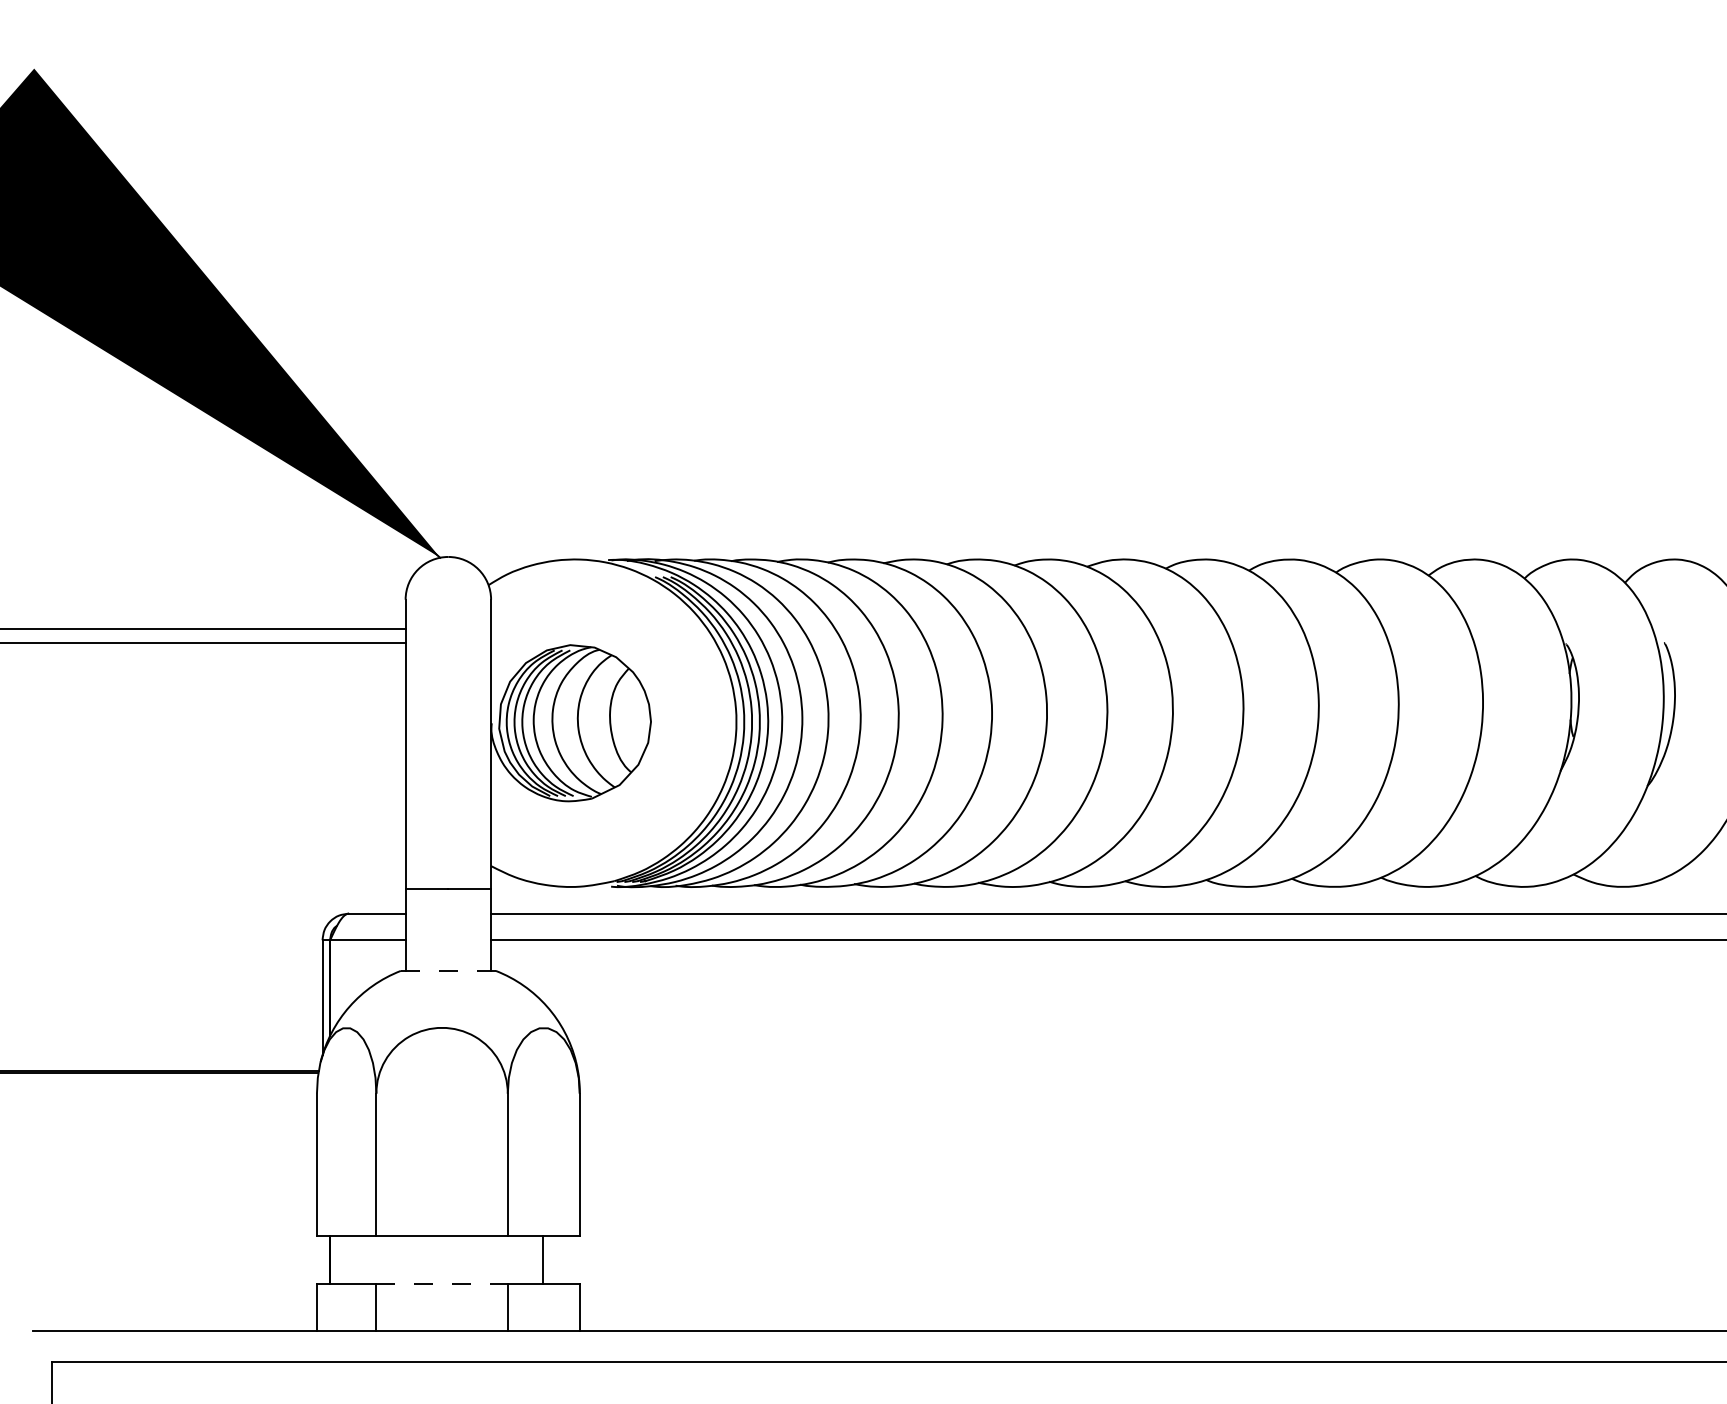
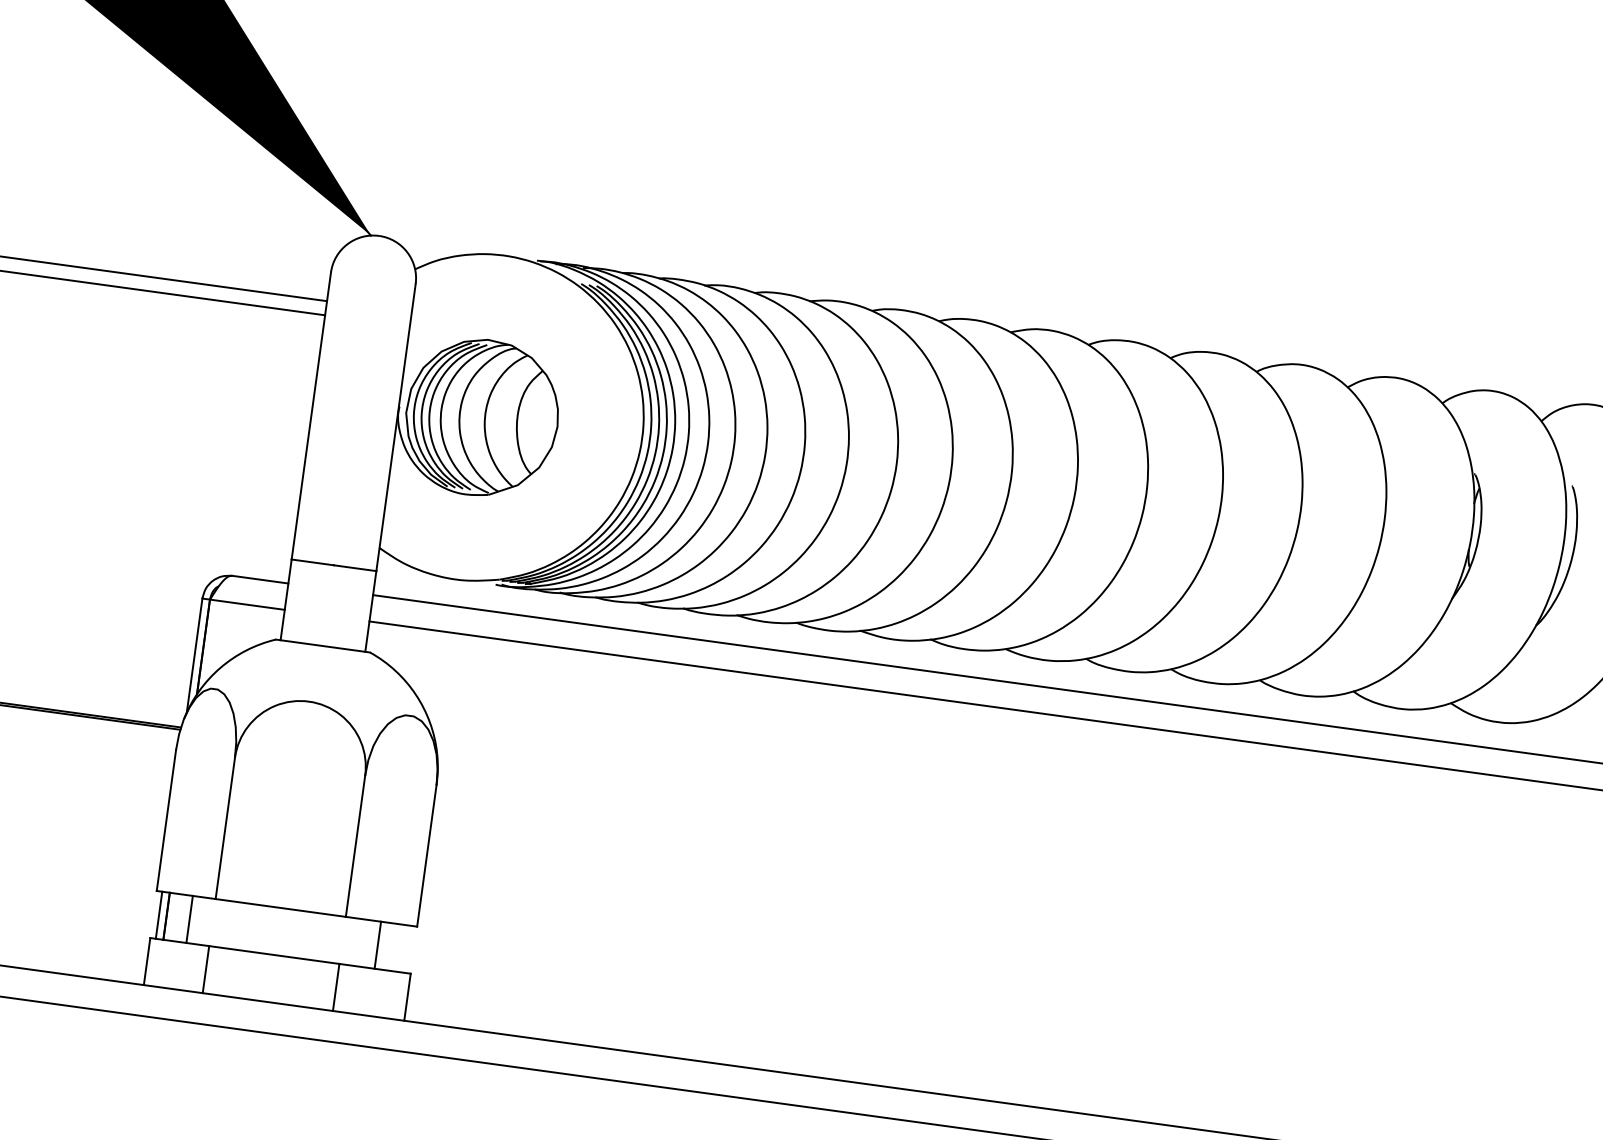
line: (447, 970) -> (322, 645), dashed -> solid
line: (322, 1259) -> (159, 914), added
line: (353, 1259) -> (189, 919), added
line: (442, 1283) -> (274, 954), dashed -> solid

